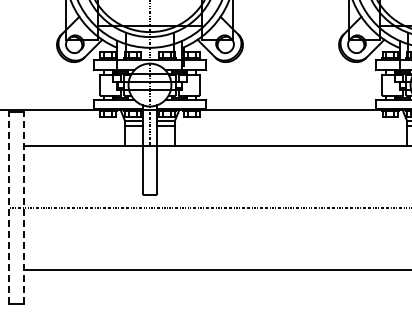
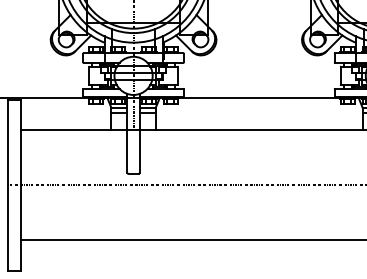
line: (8, 207) -> (7, 184), dashed -> solid
line: (23, 207) -> (20, 184), dashed -> solid

